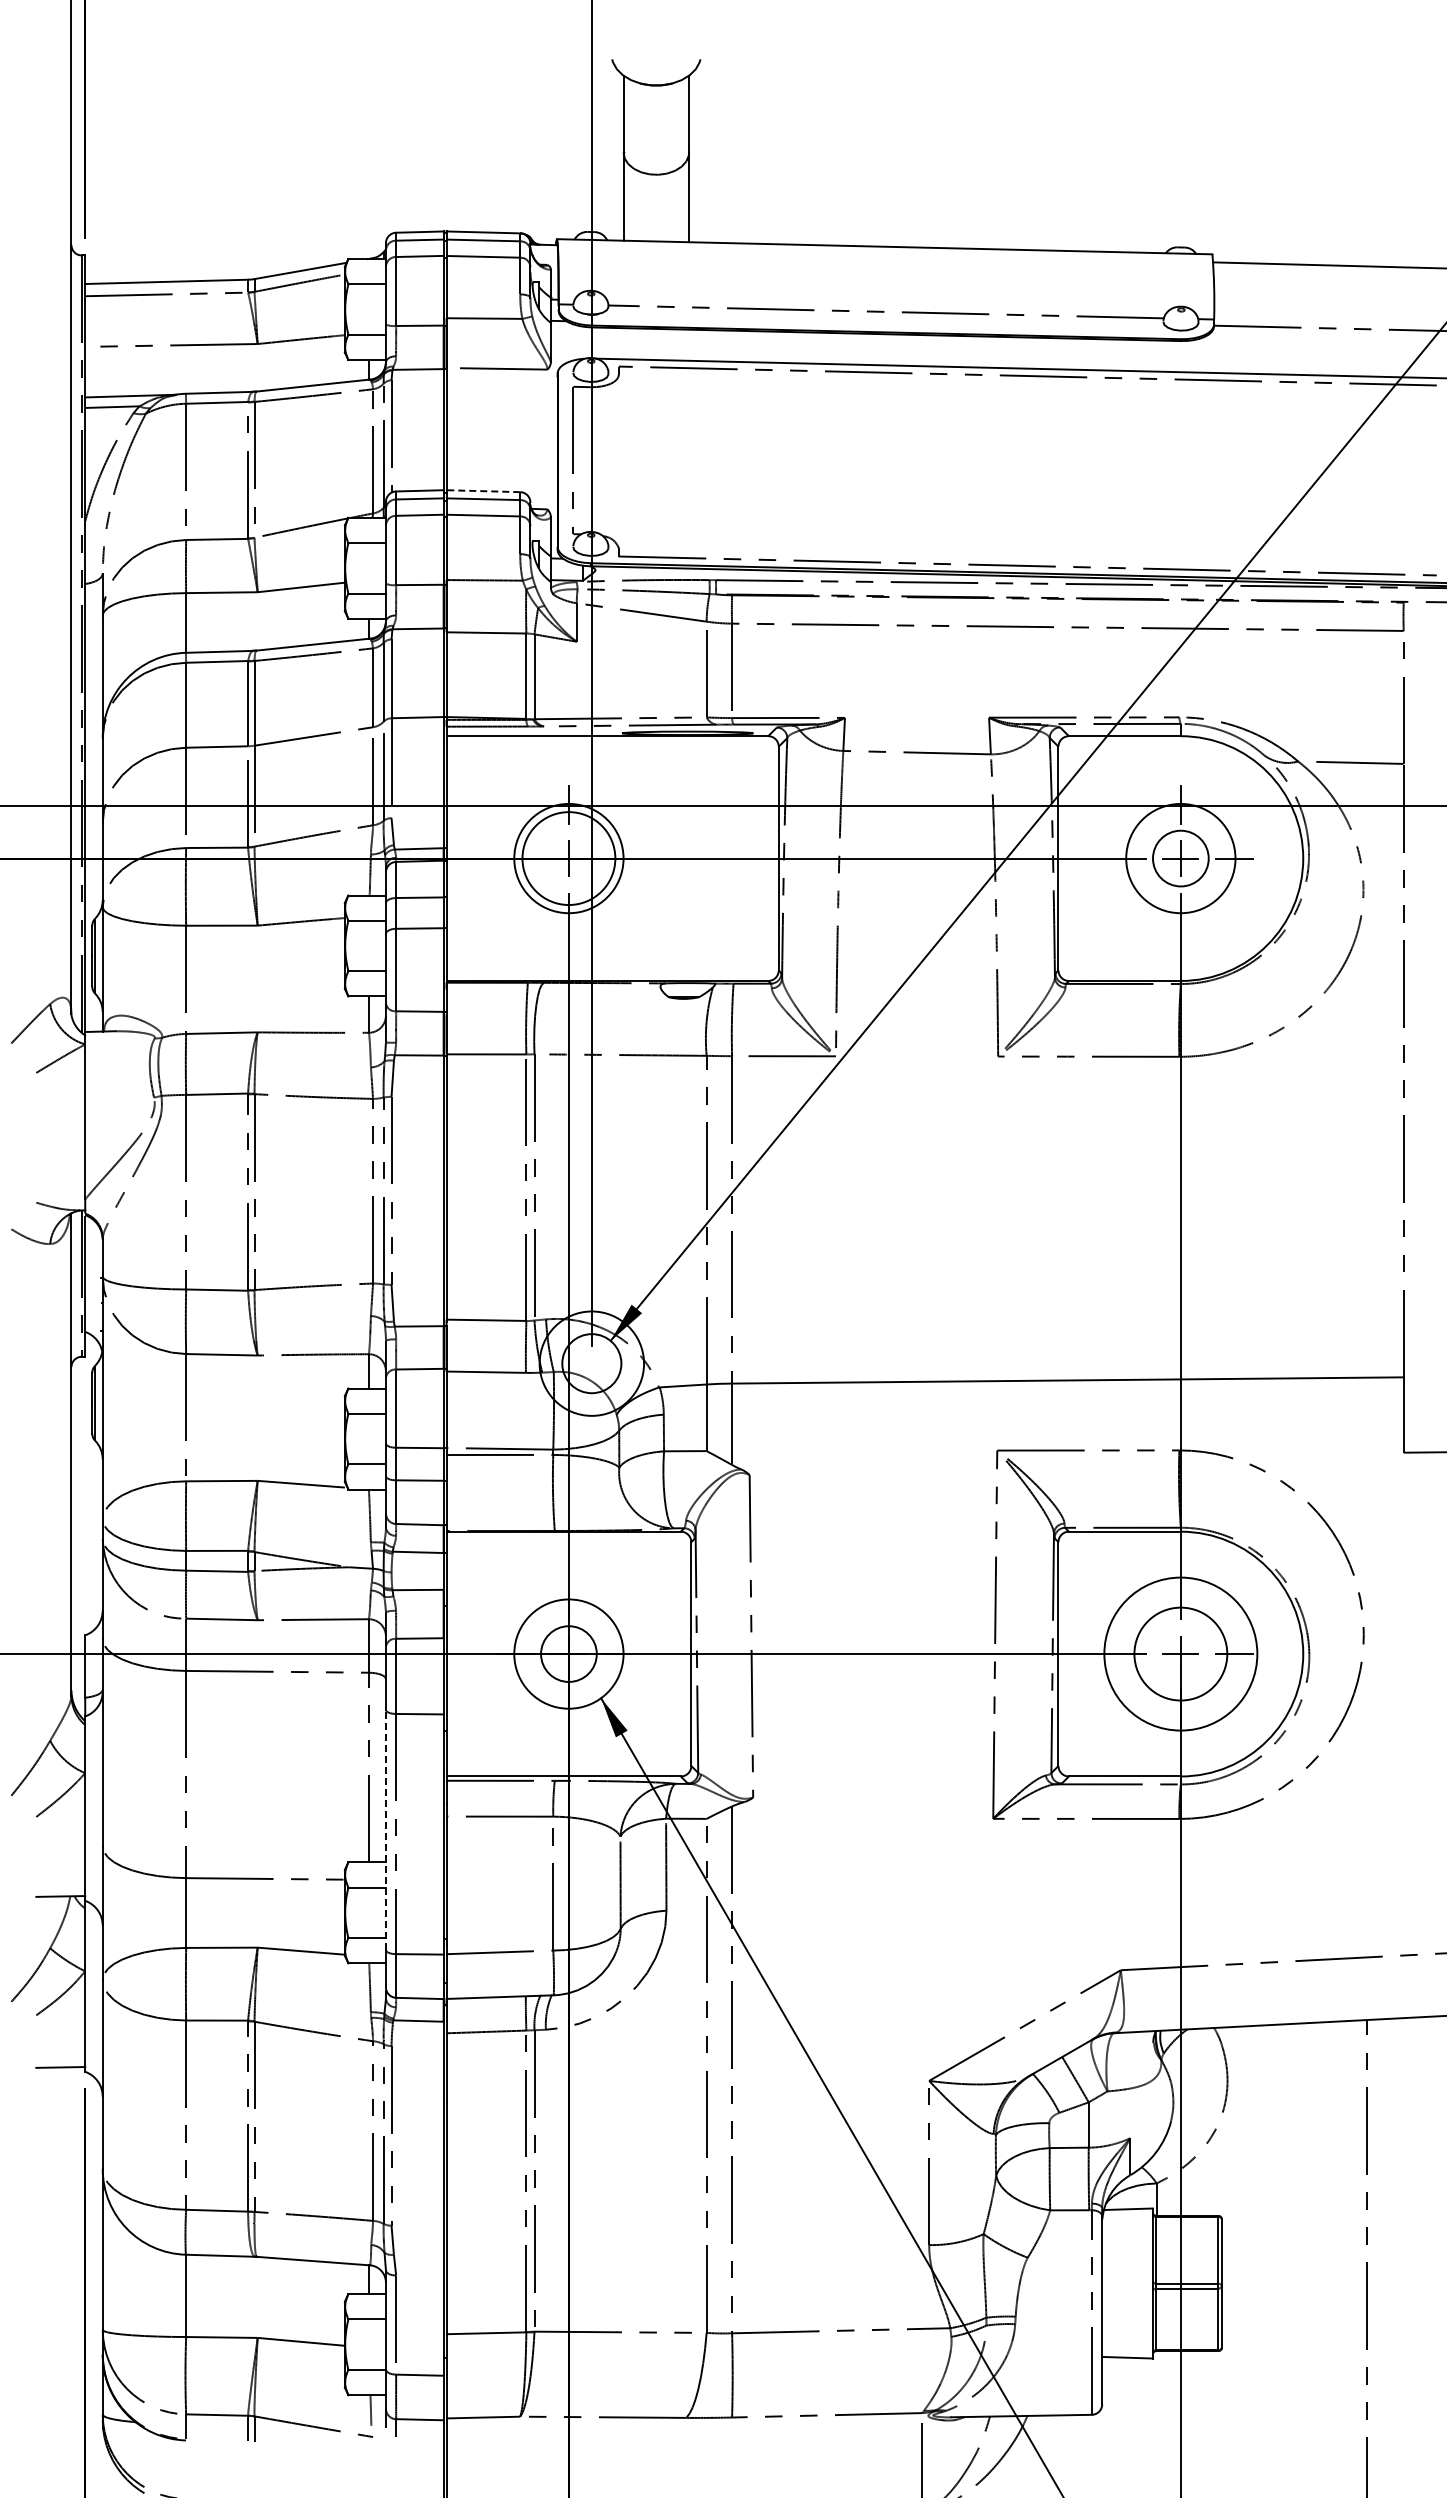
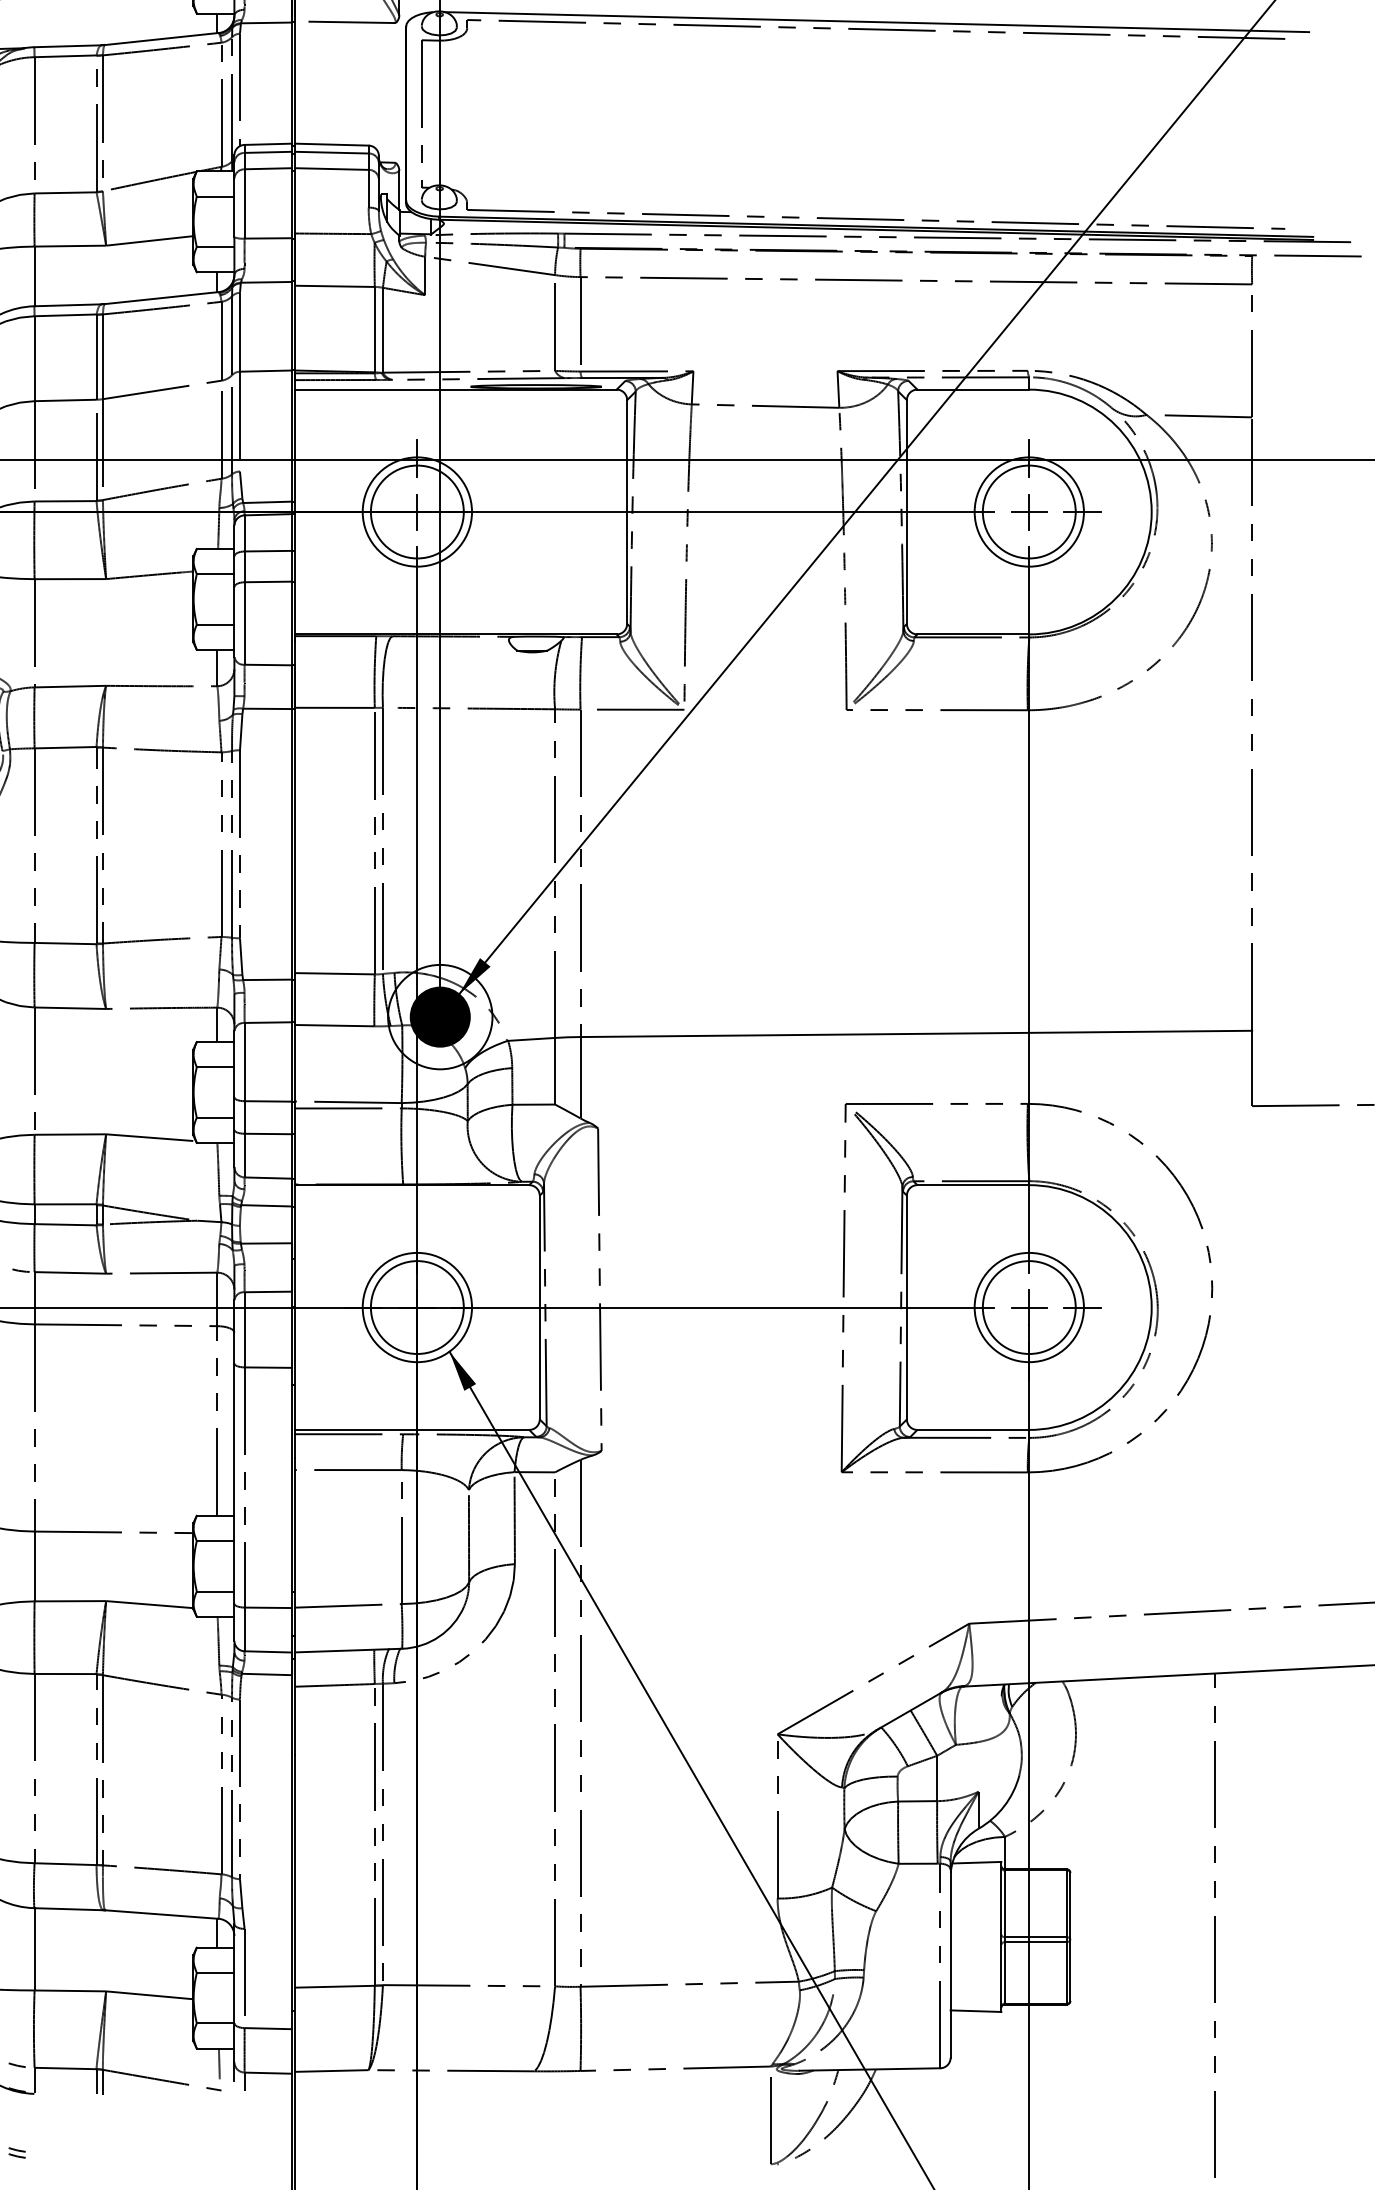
line: (483, 491) -> (331, 144), dashed -> solid
circle: (1180, 858) -> (1028, 511), size x1.67
fill: (591, 1363) -> (439, 1016), added
circle: (568, 1653) -> (416, 1306), size x1.67
circle: (1180, 1653) -> (1028, 1306), size x0.71
line: (385, 1829) -> (233, 1482), dashed -> solid

